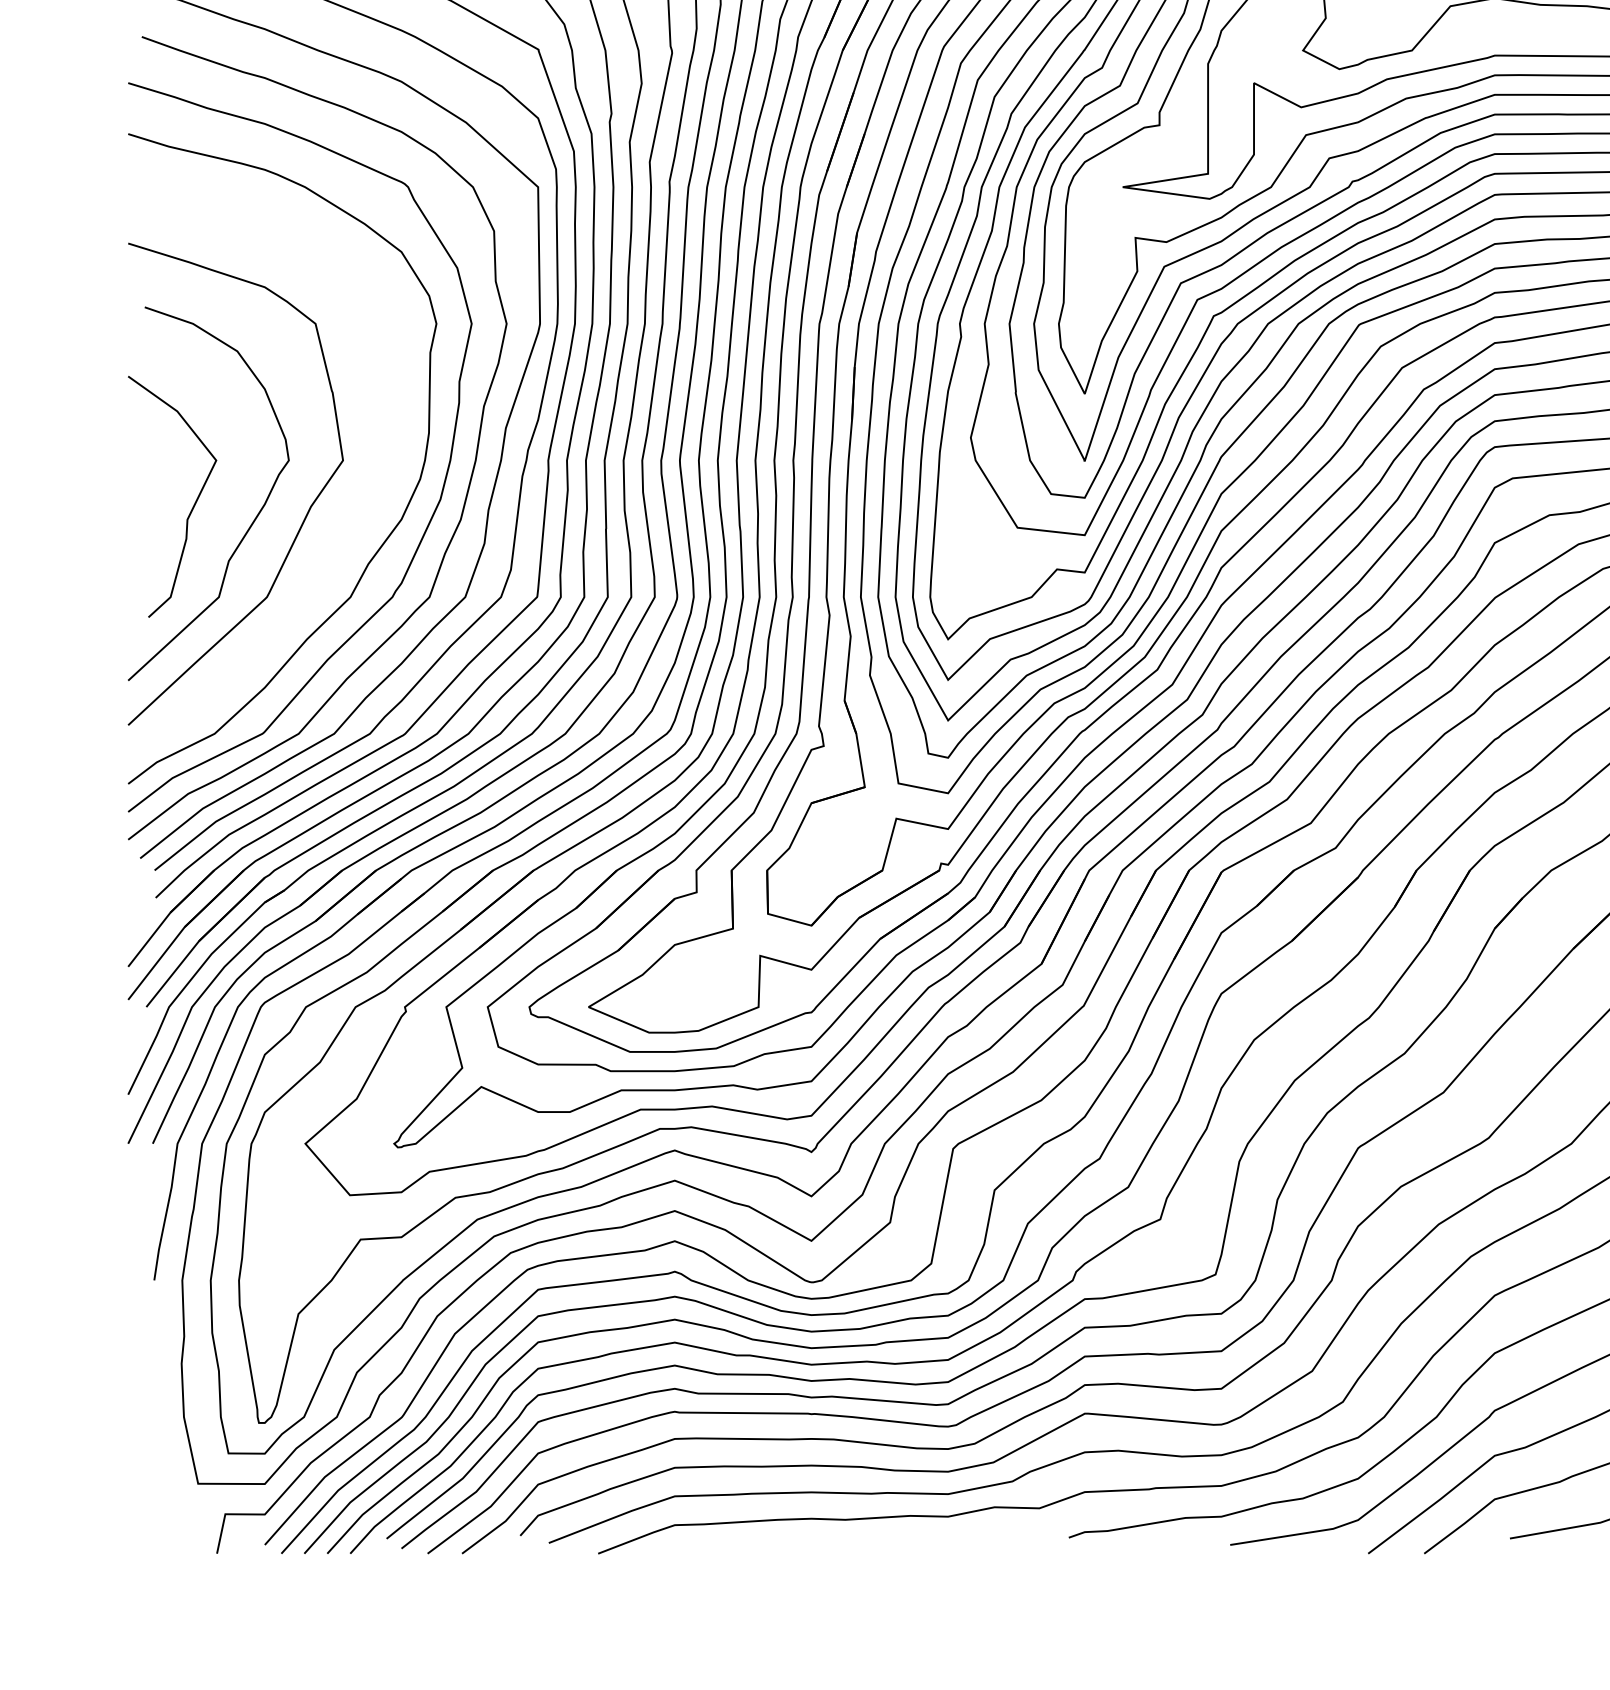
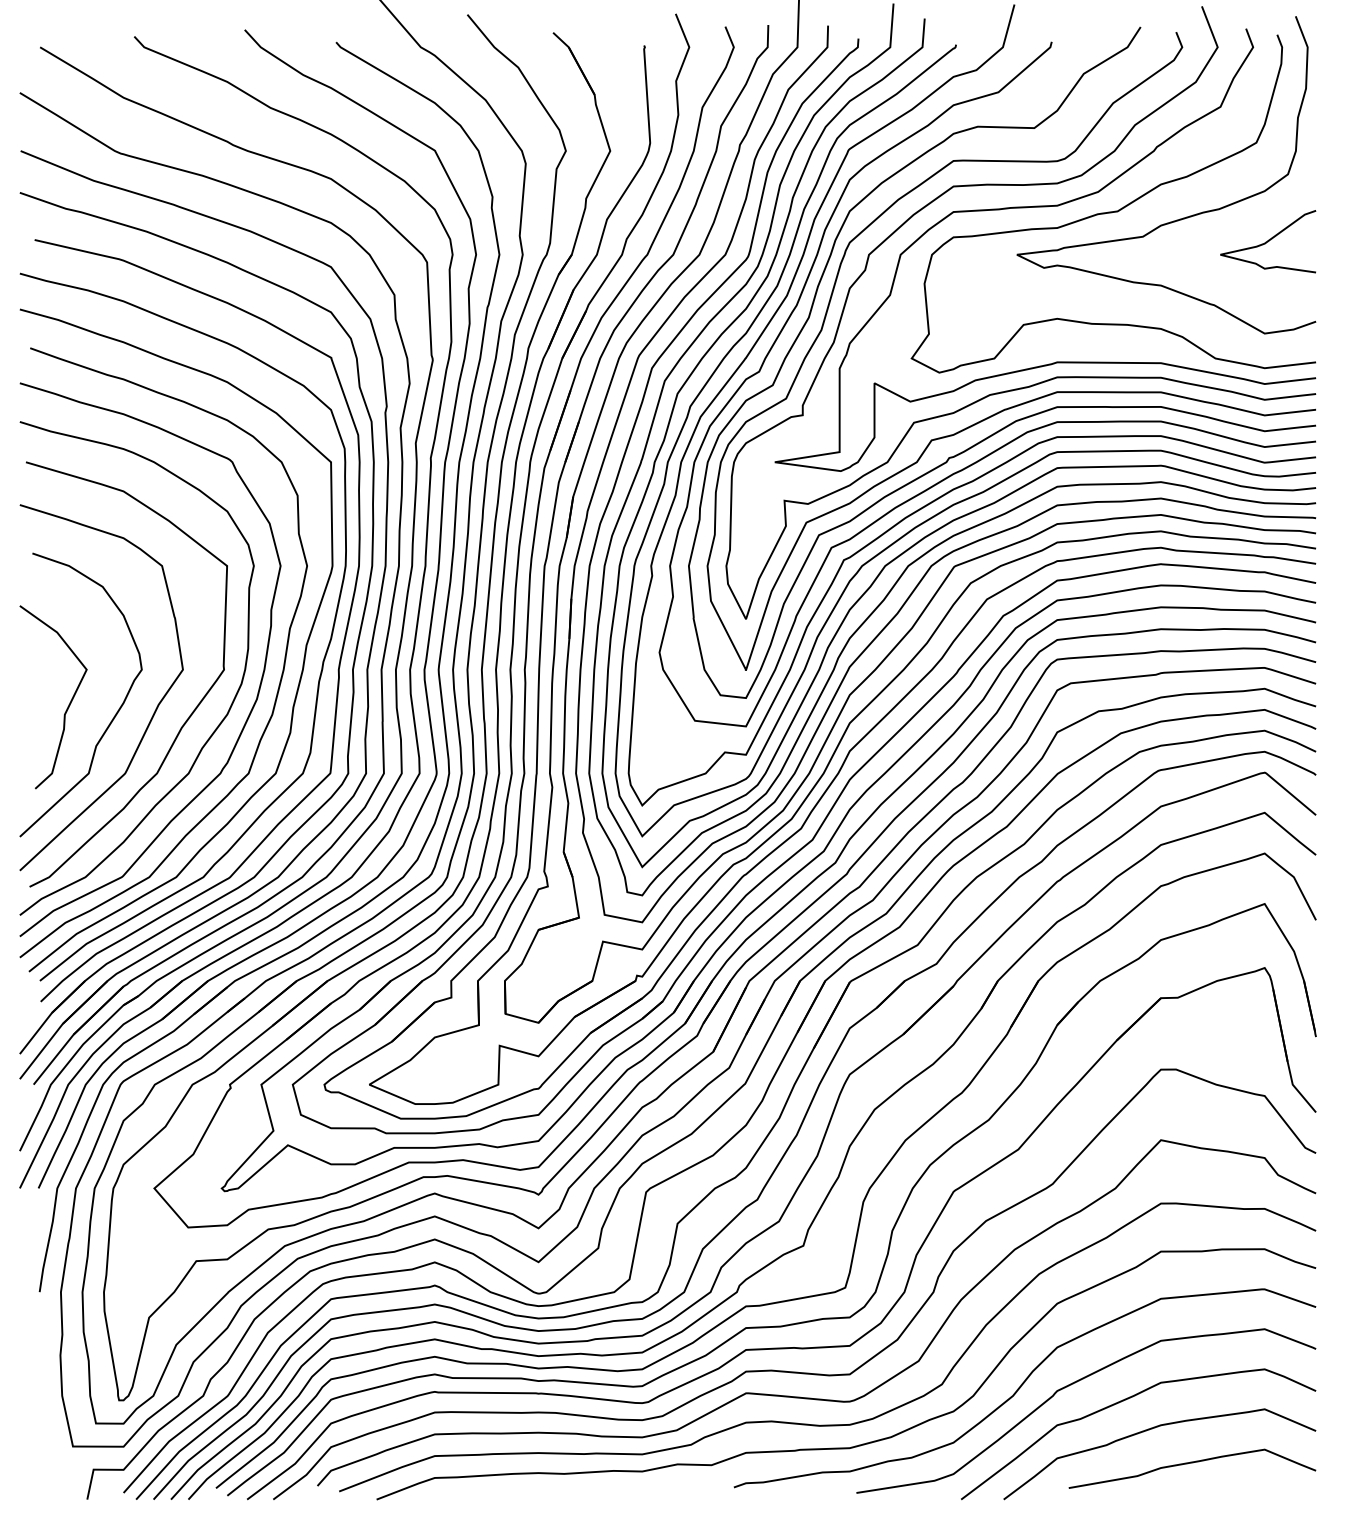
curve: (350, 522) -> (188, 716), added

